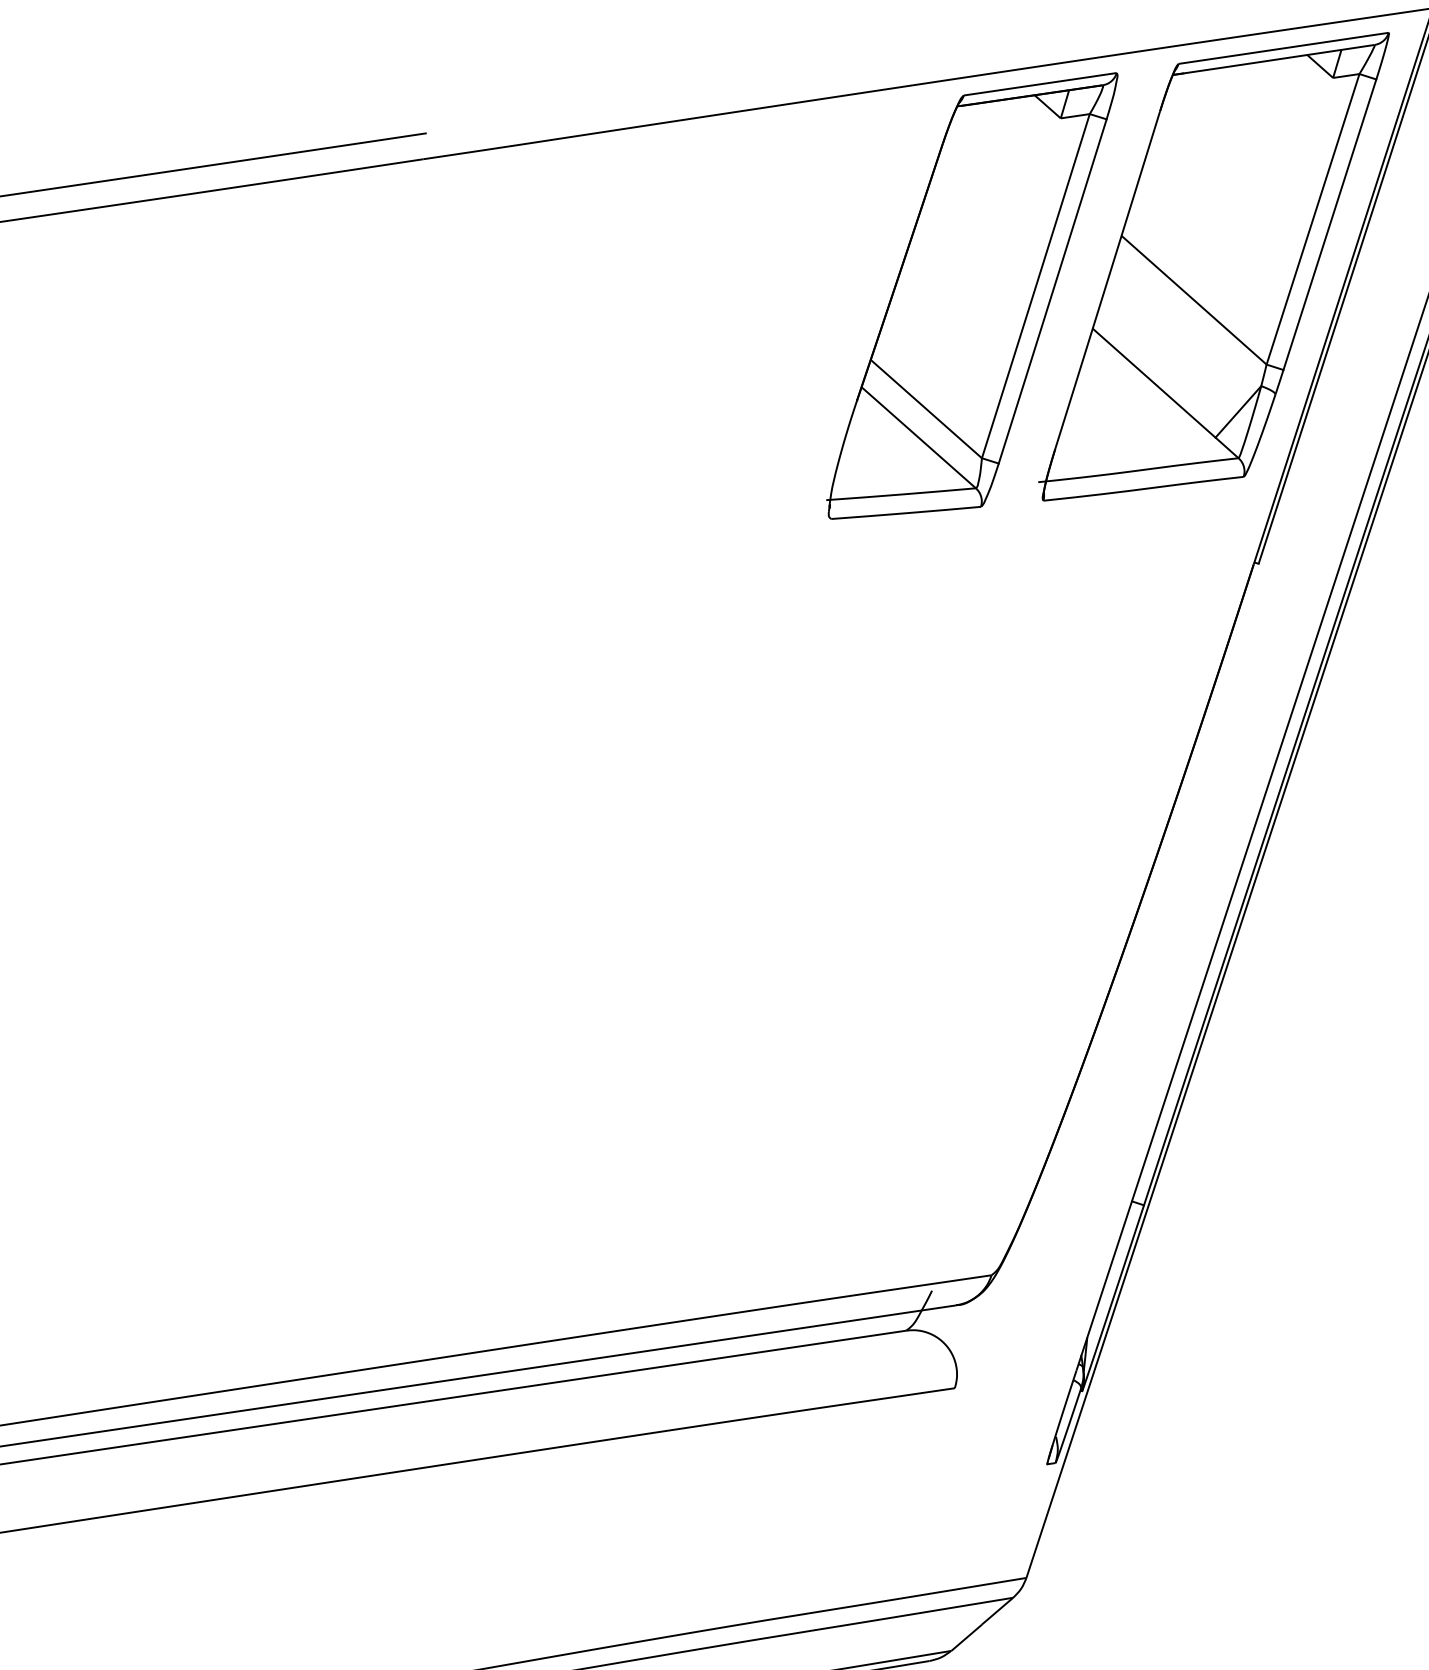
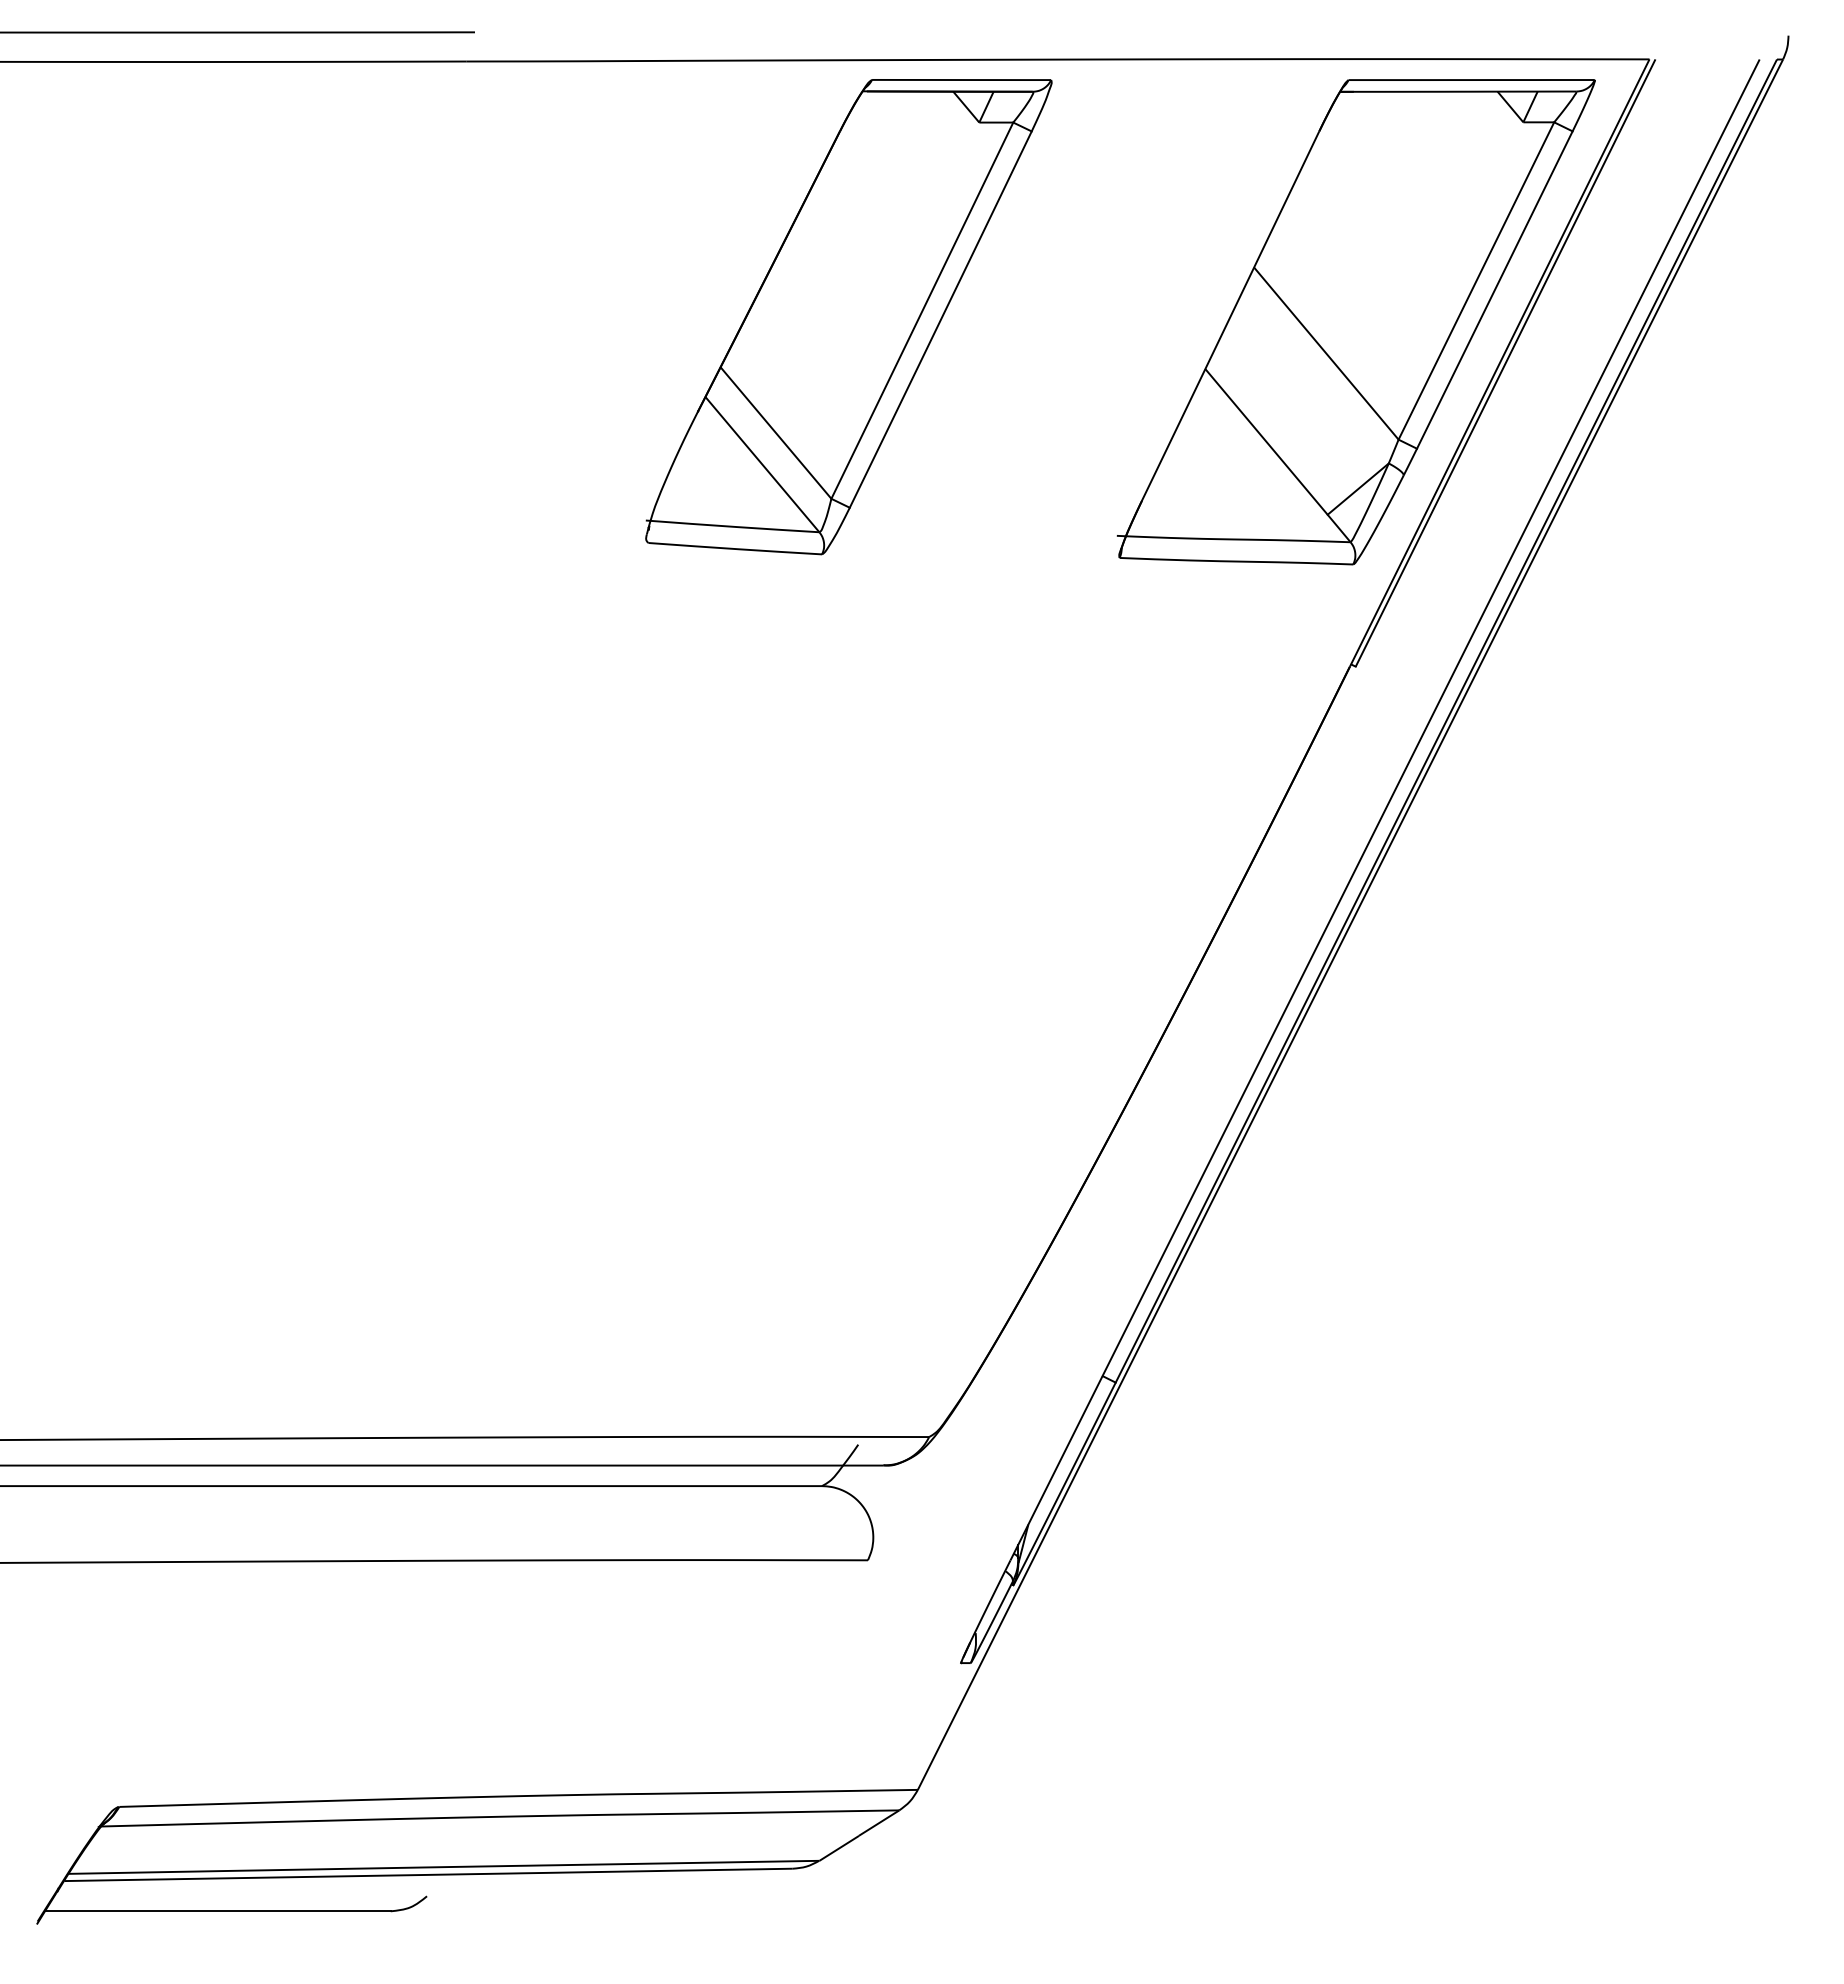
part: (973, 301) -> (848, 317), moved

